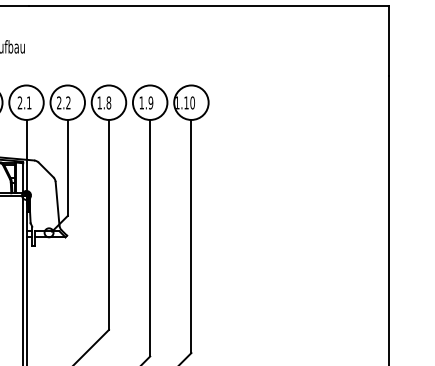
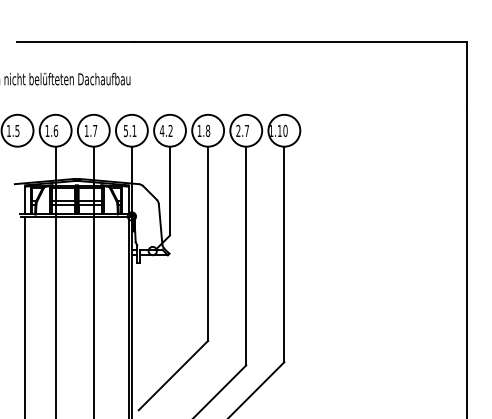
text: (19, 102) -> (125, 130), 2.1 -> 5.1
text: (58, 102) -> (161, 130), 2.2 -> 4.2
text: (146, 102) -> (242, 130), 1.9 -> 2.7

